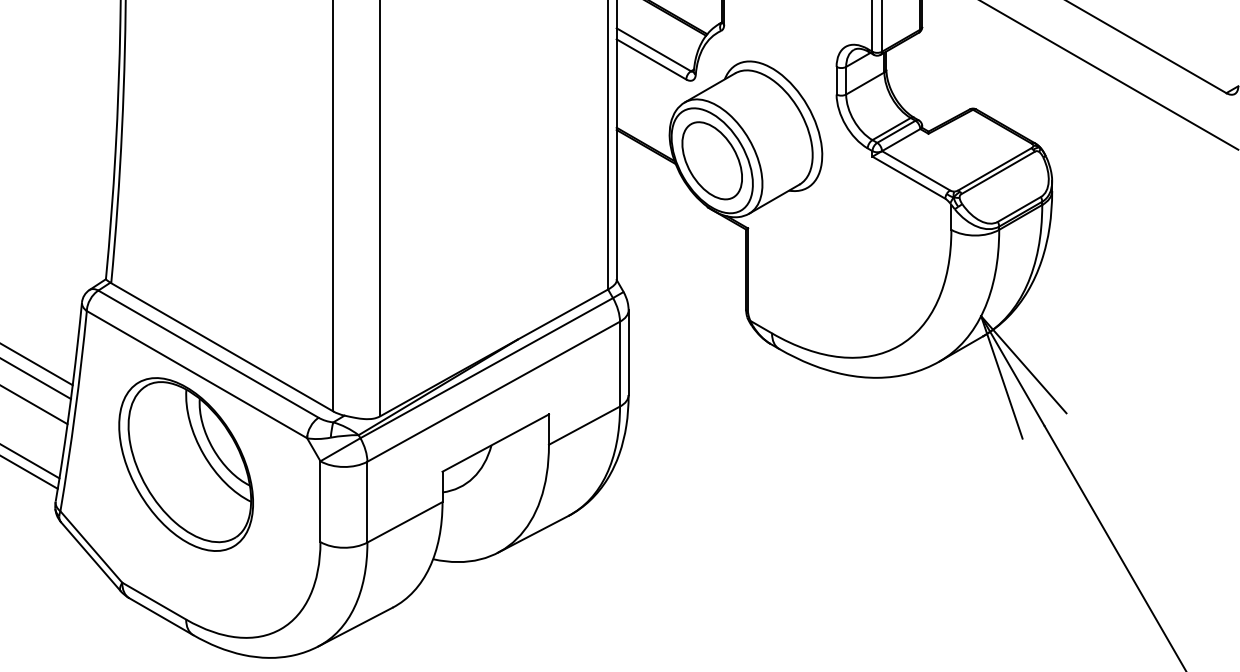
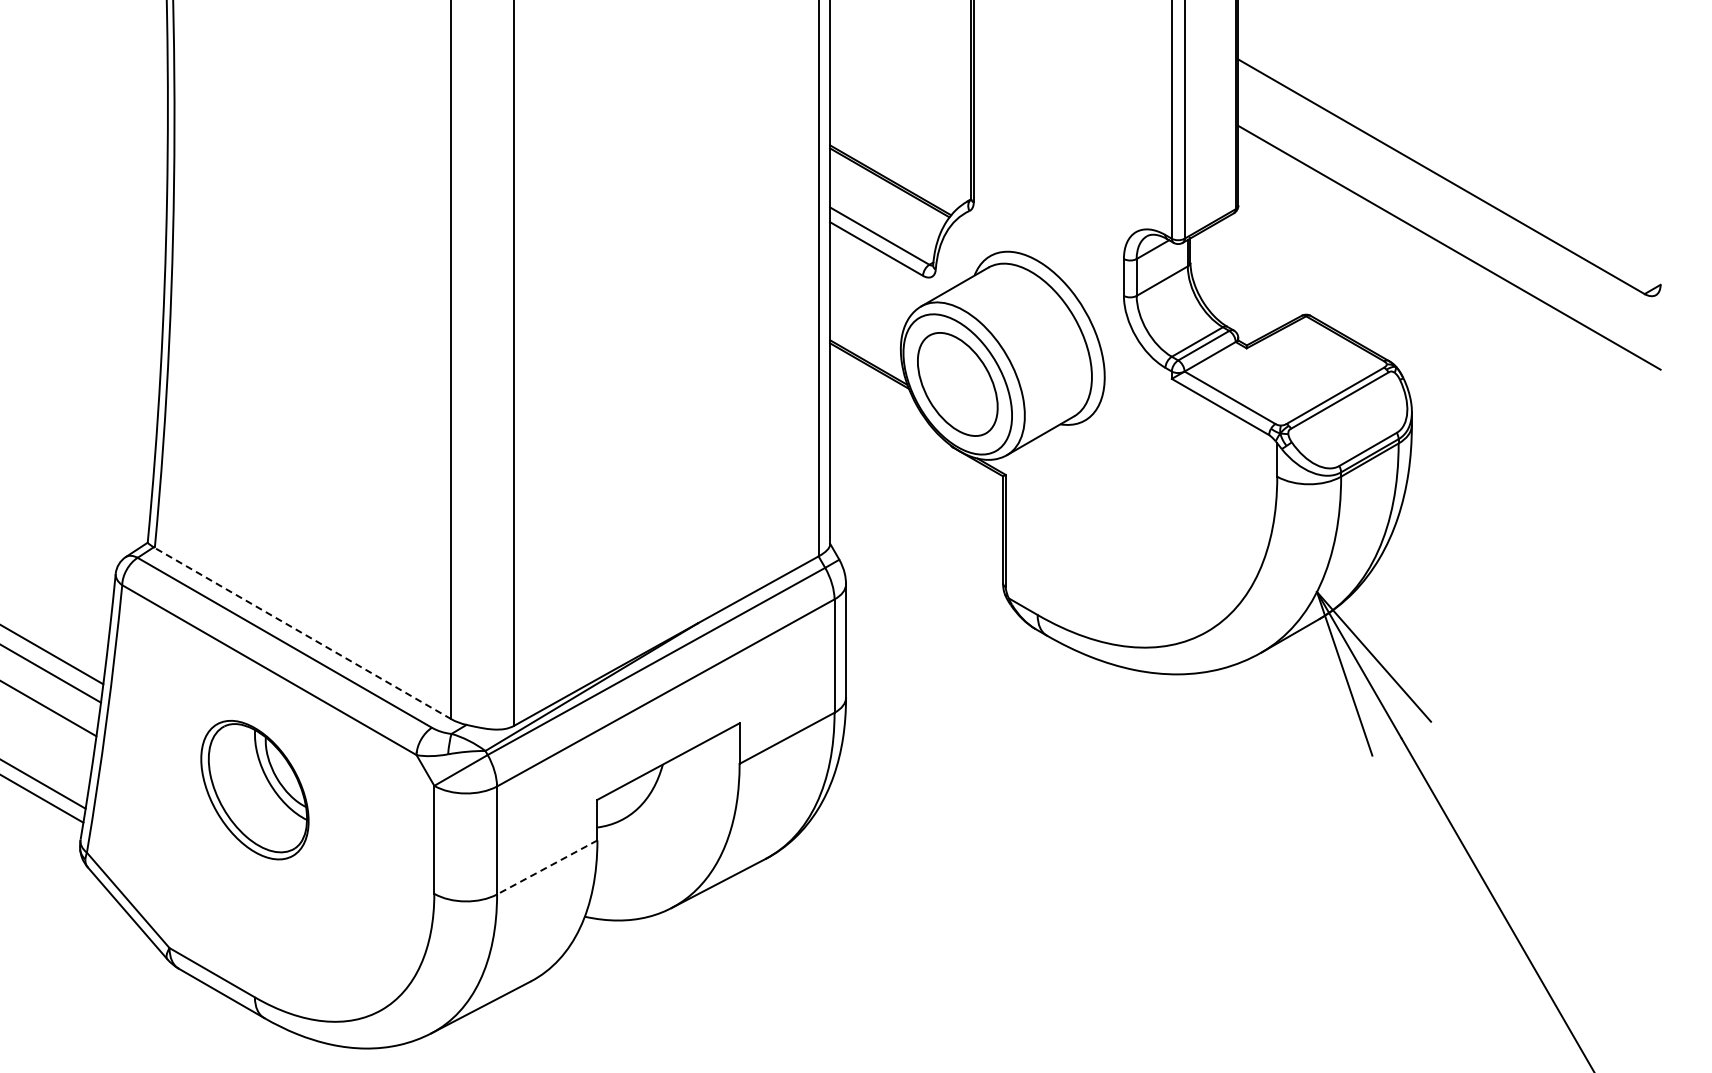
line: (221, 347) -> (302, 633), solid -> dashed
part: (185, 463) -> (254, 789), size x0.6
line: (405, 522) -> (547, 867), solid -> dashed

